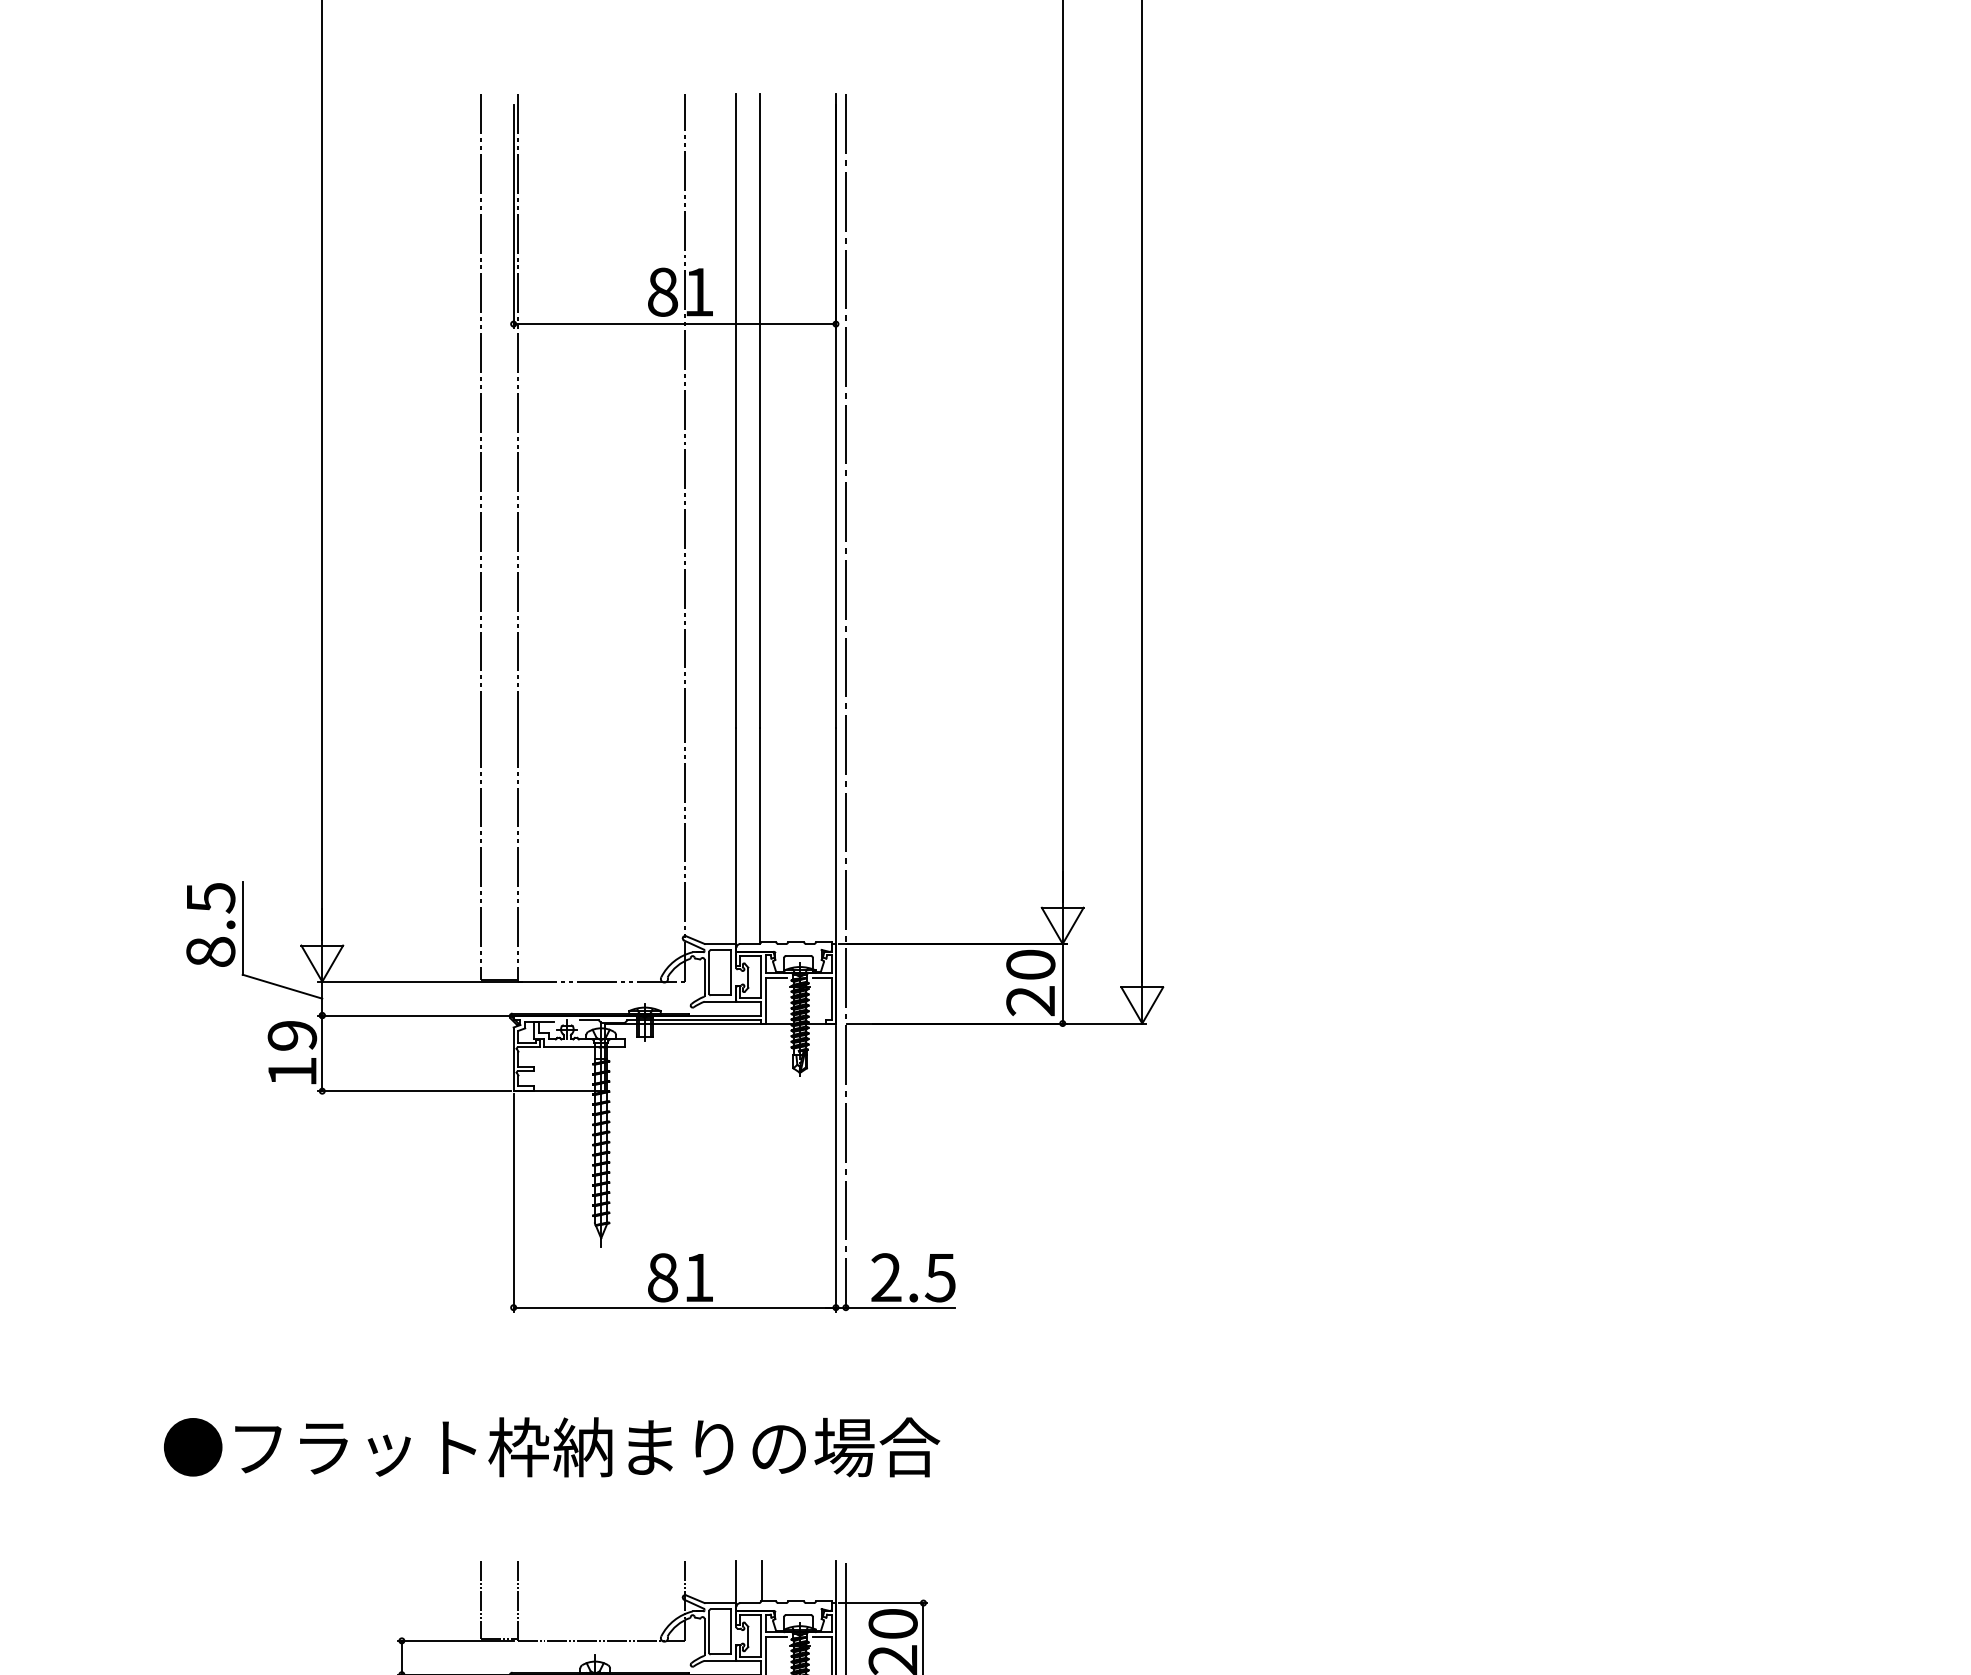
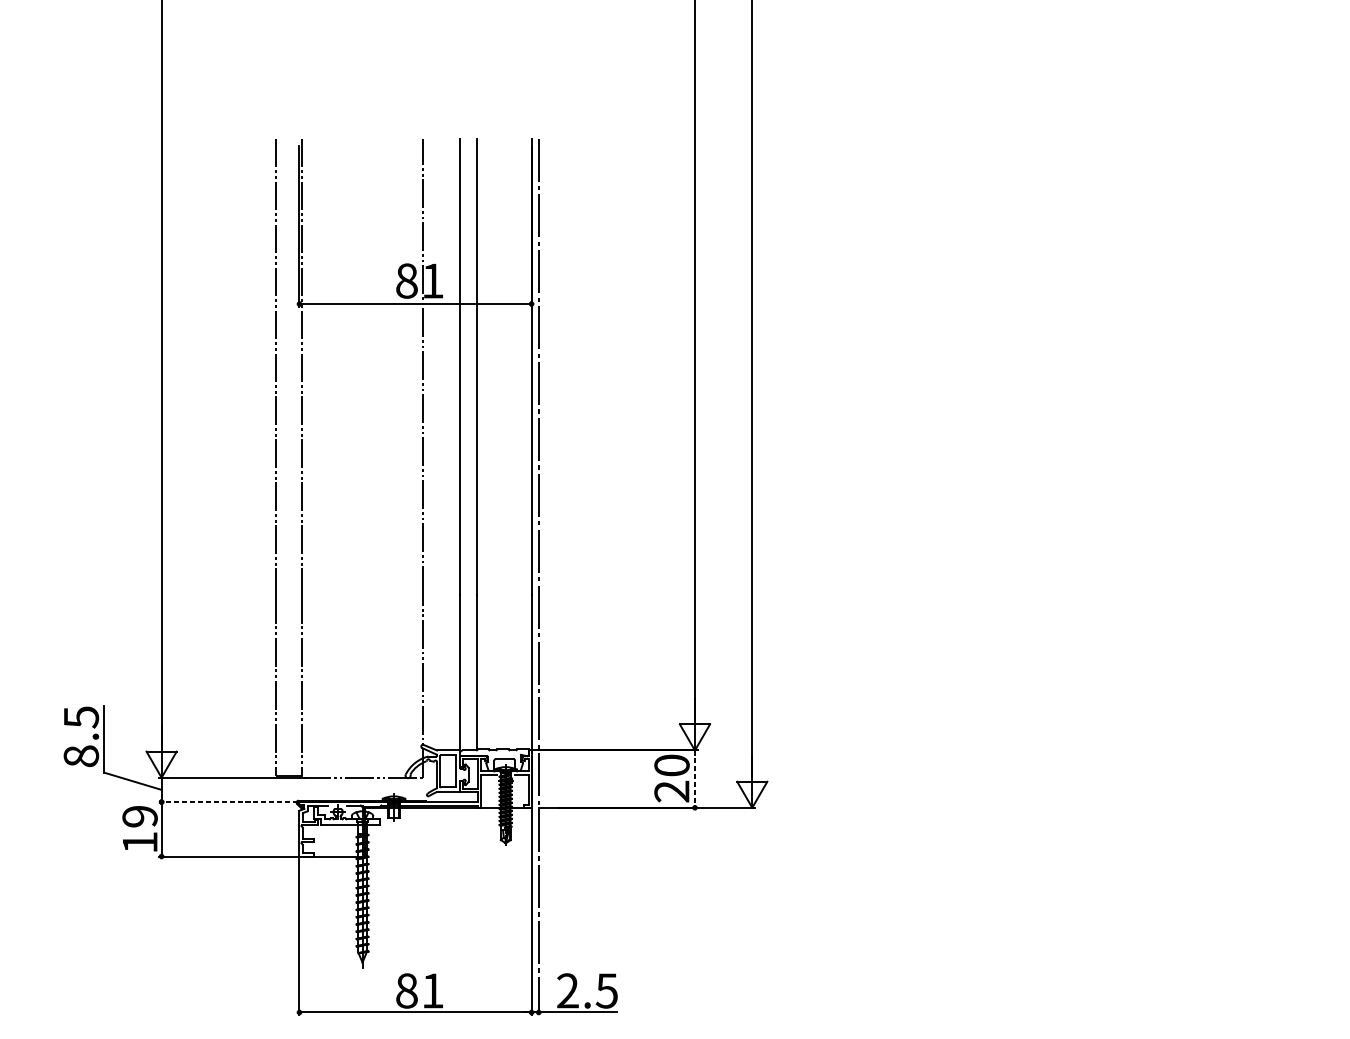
line: (1062, 983) -> (694, 778), solid -> dashed
line: (414, 1015) -> (228, 802), solid -> dashed

